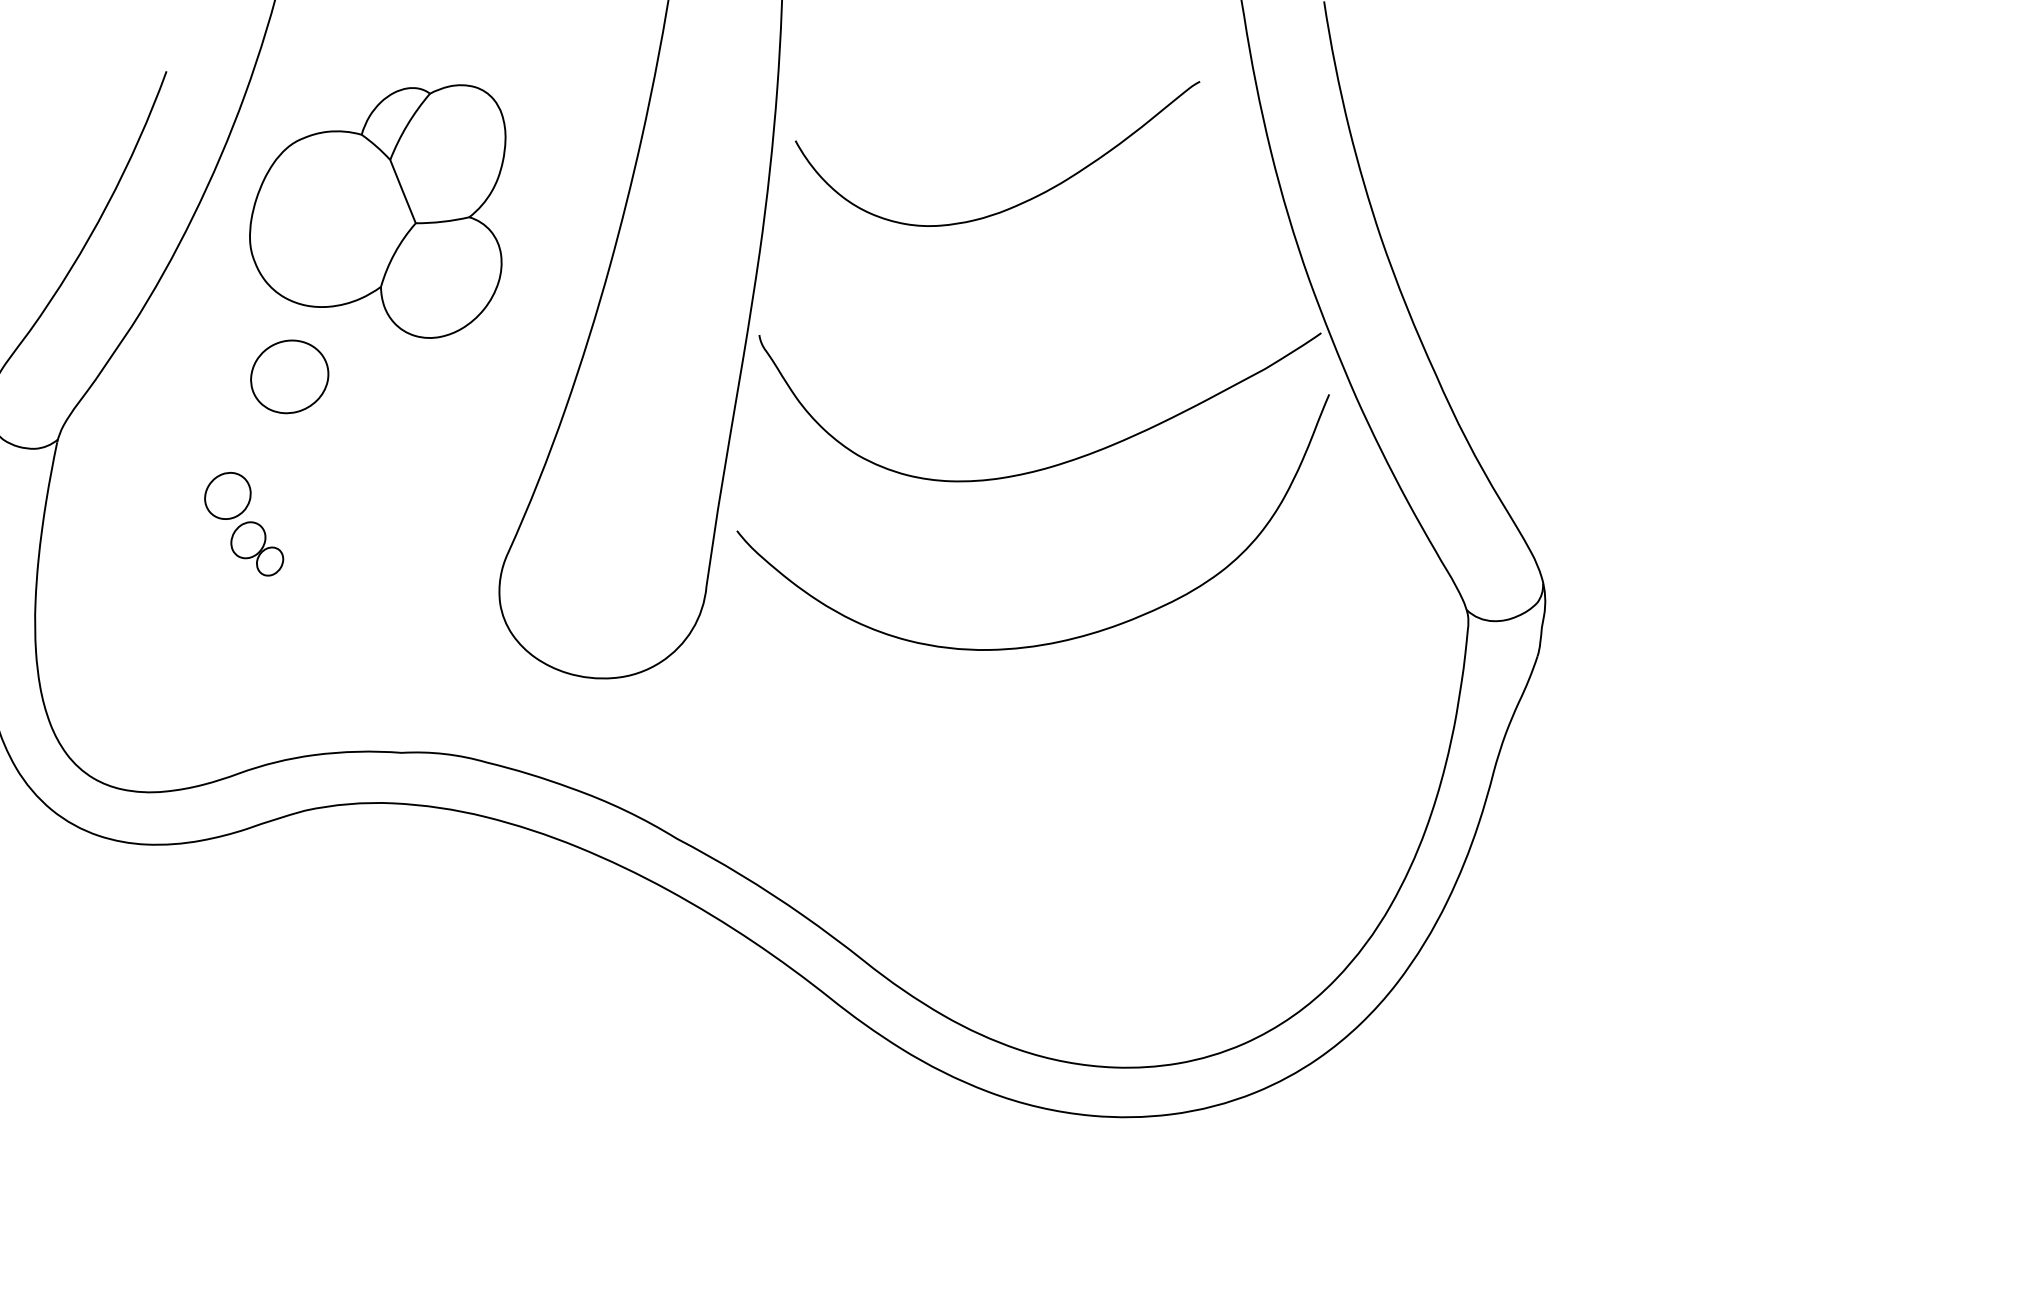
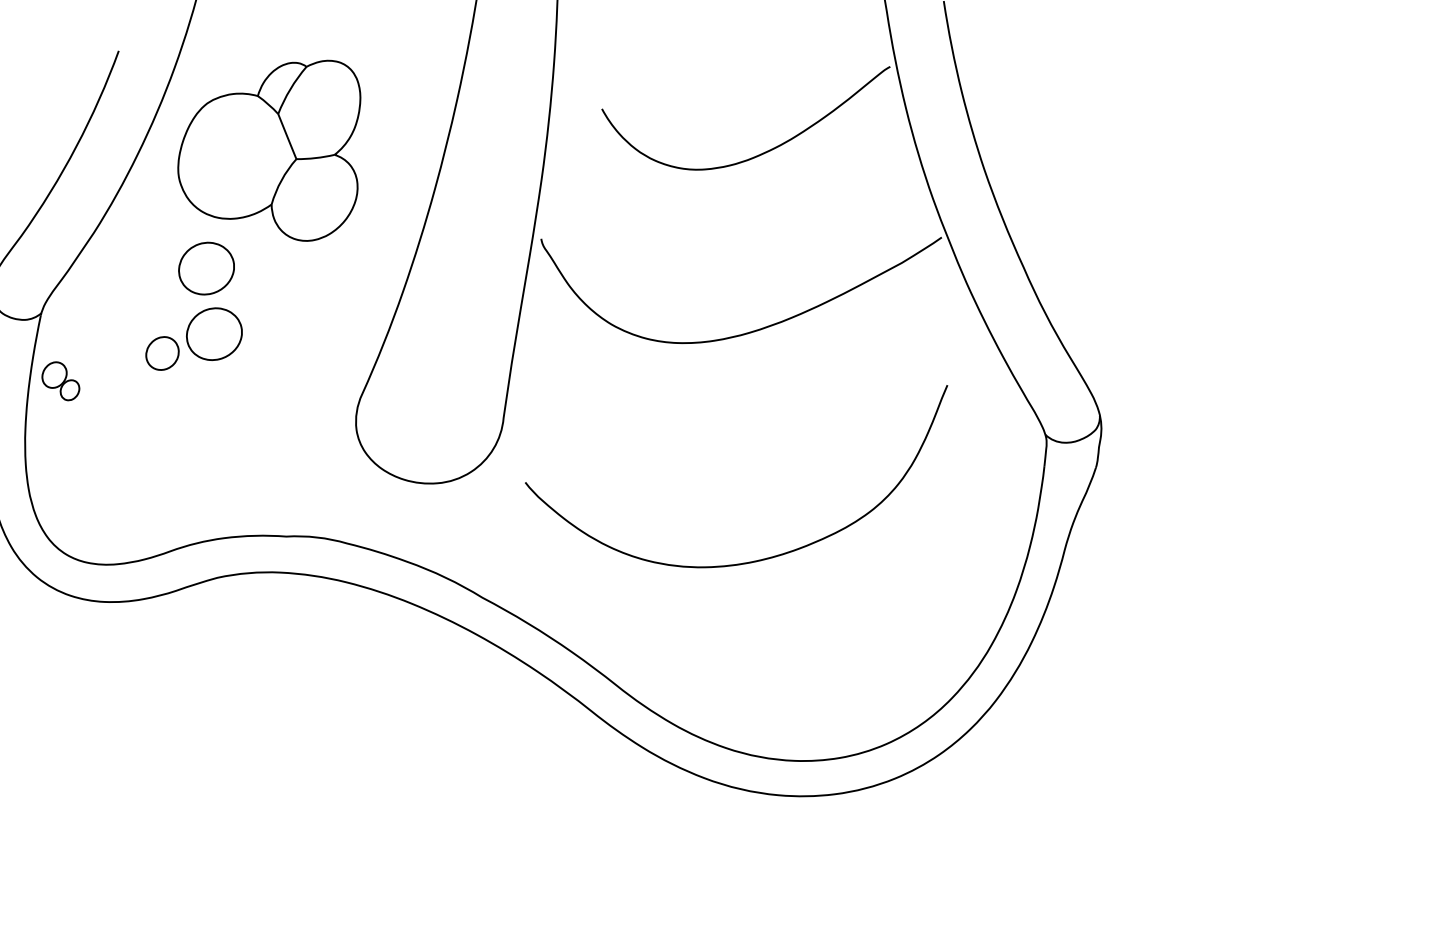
curve: (1016, 204) -> (759, 154), moved
part: (300, 468) -> (214, 333), added
part: (257, 548) -> (61, 380), moved
curve: (1059, 640) -> (755, 560), moved

